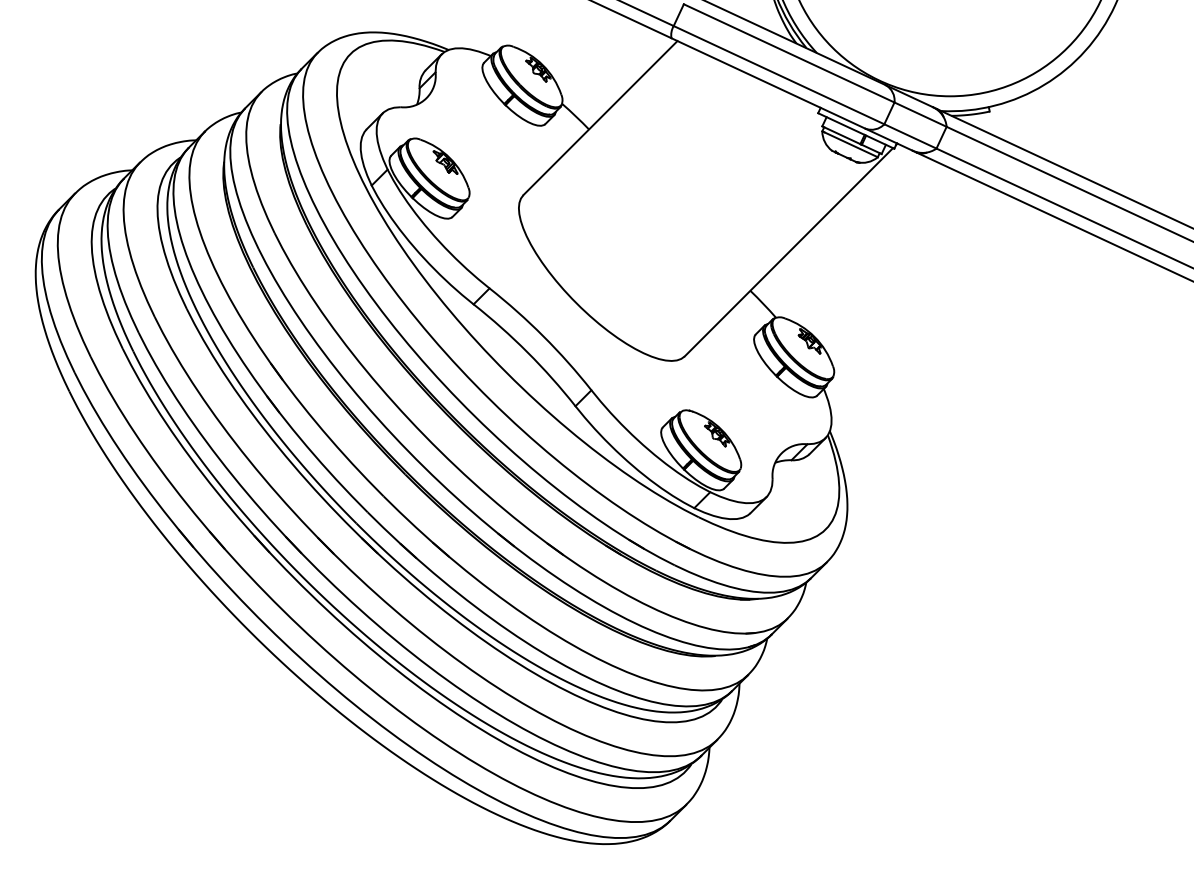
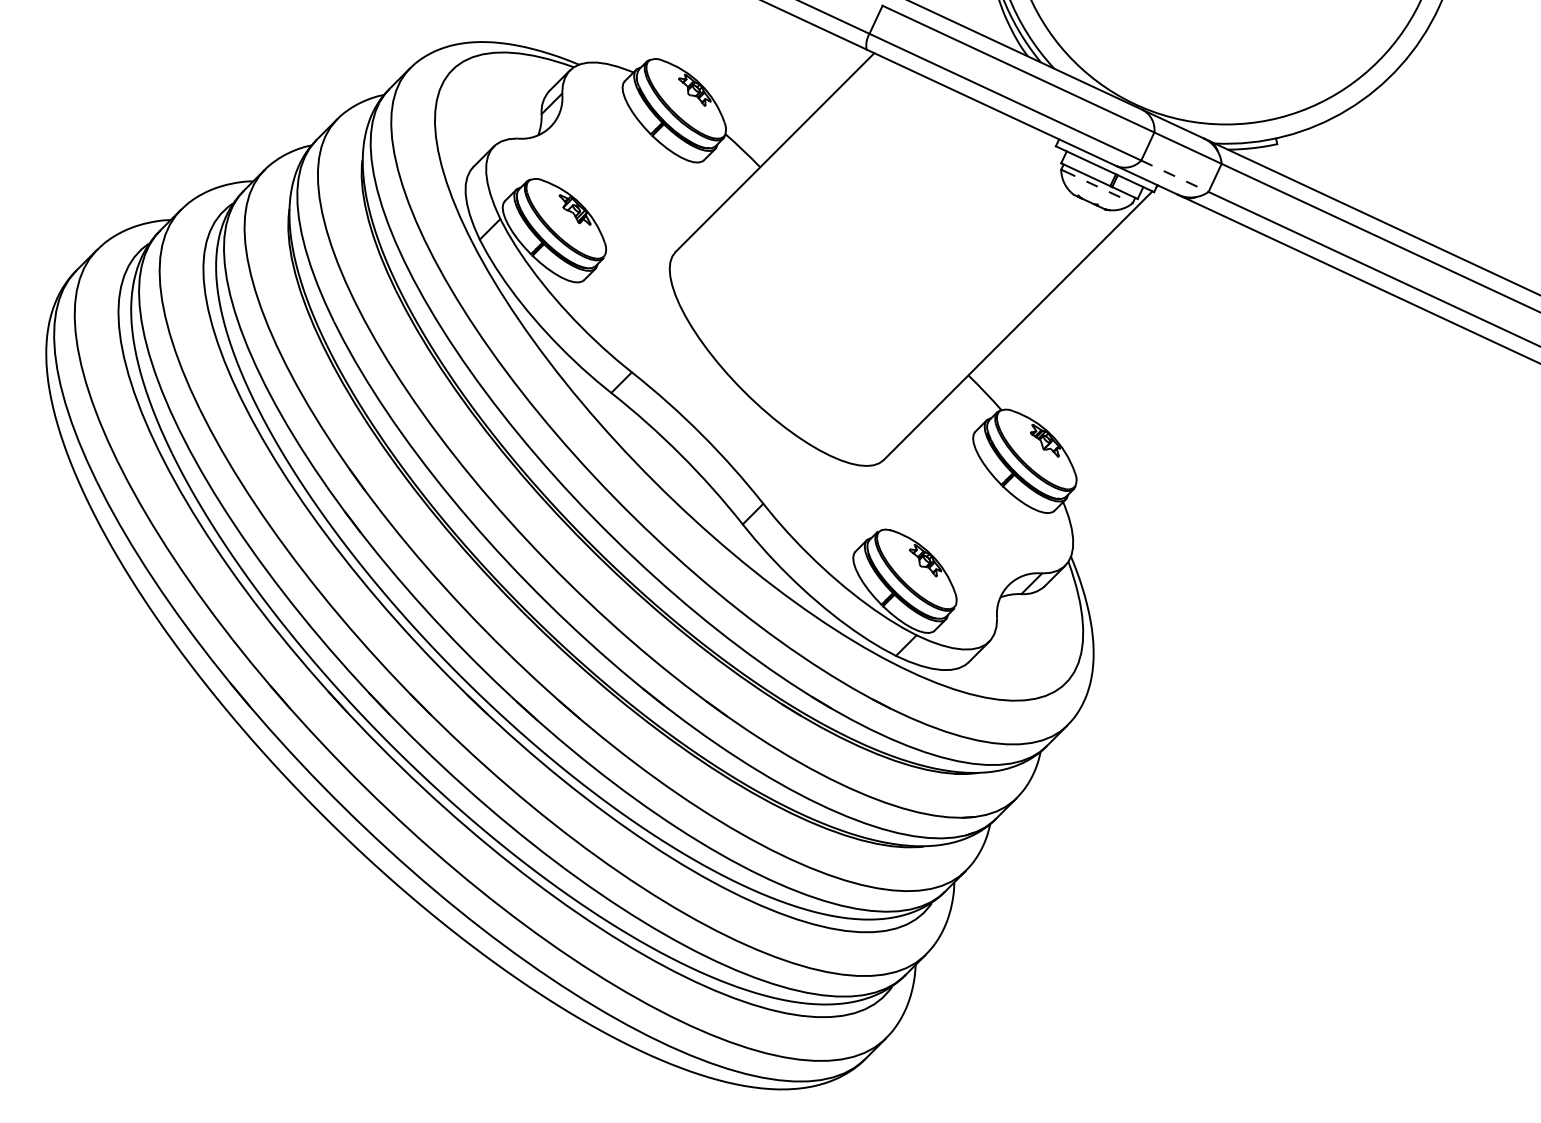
line: (910, 136) -> (1175, 176), solid -> dashed
line: (851, 145) -> (1098, 187), solid -> dashed

